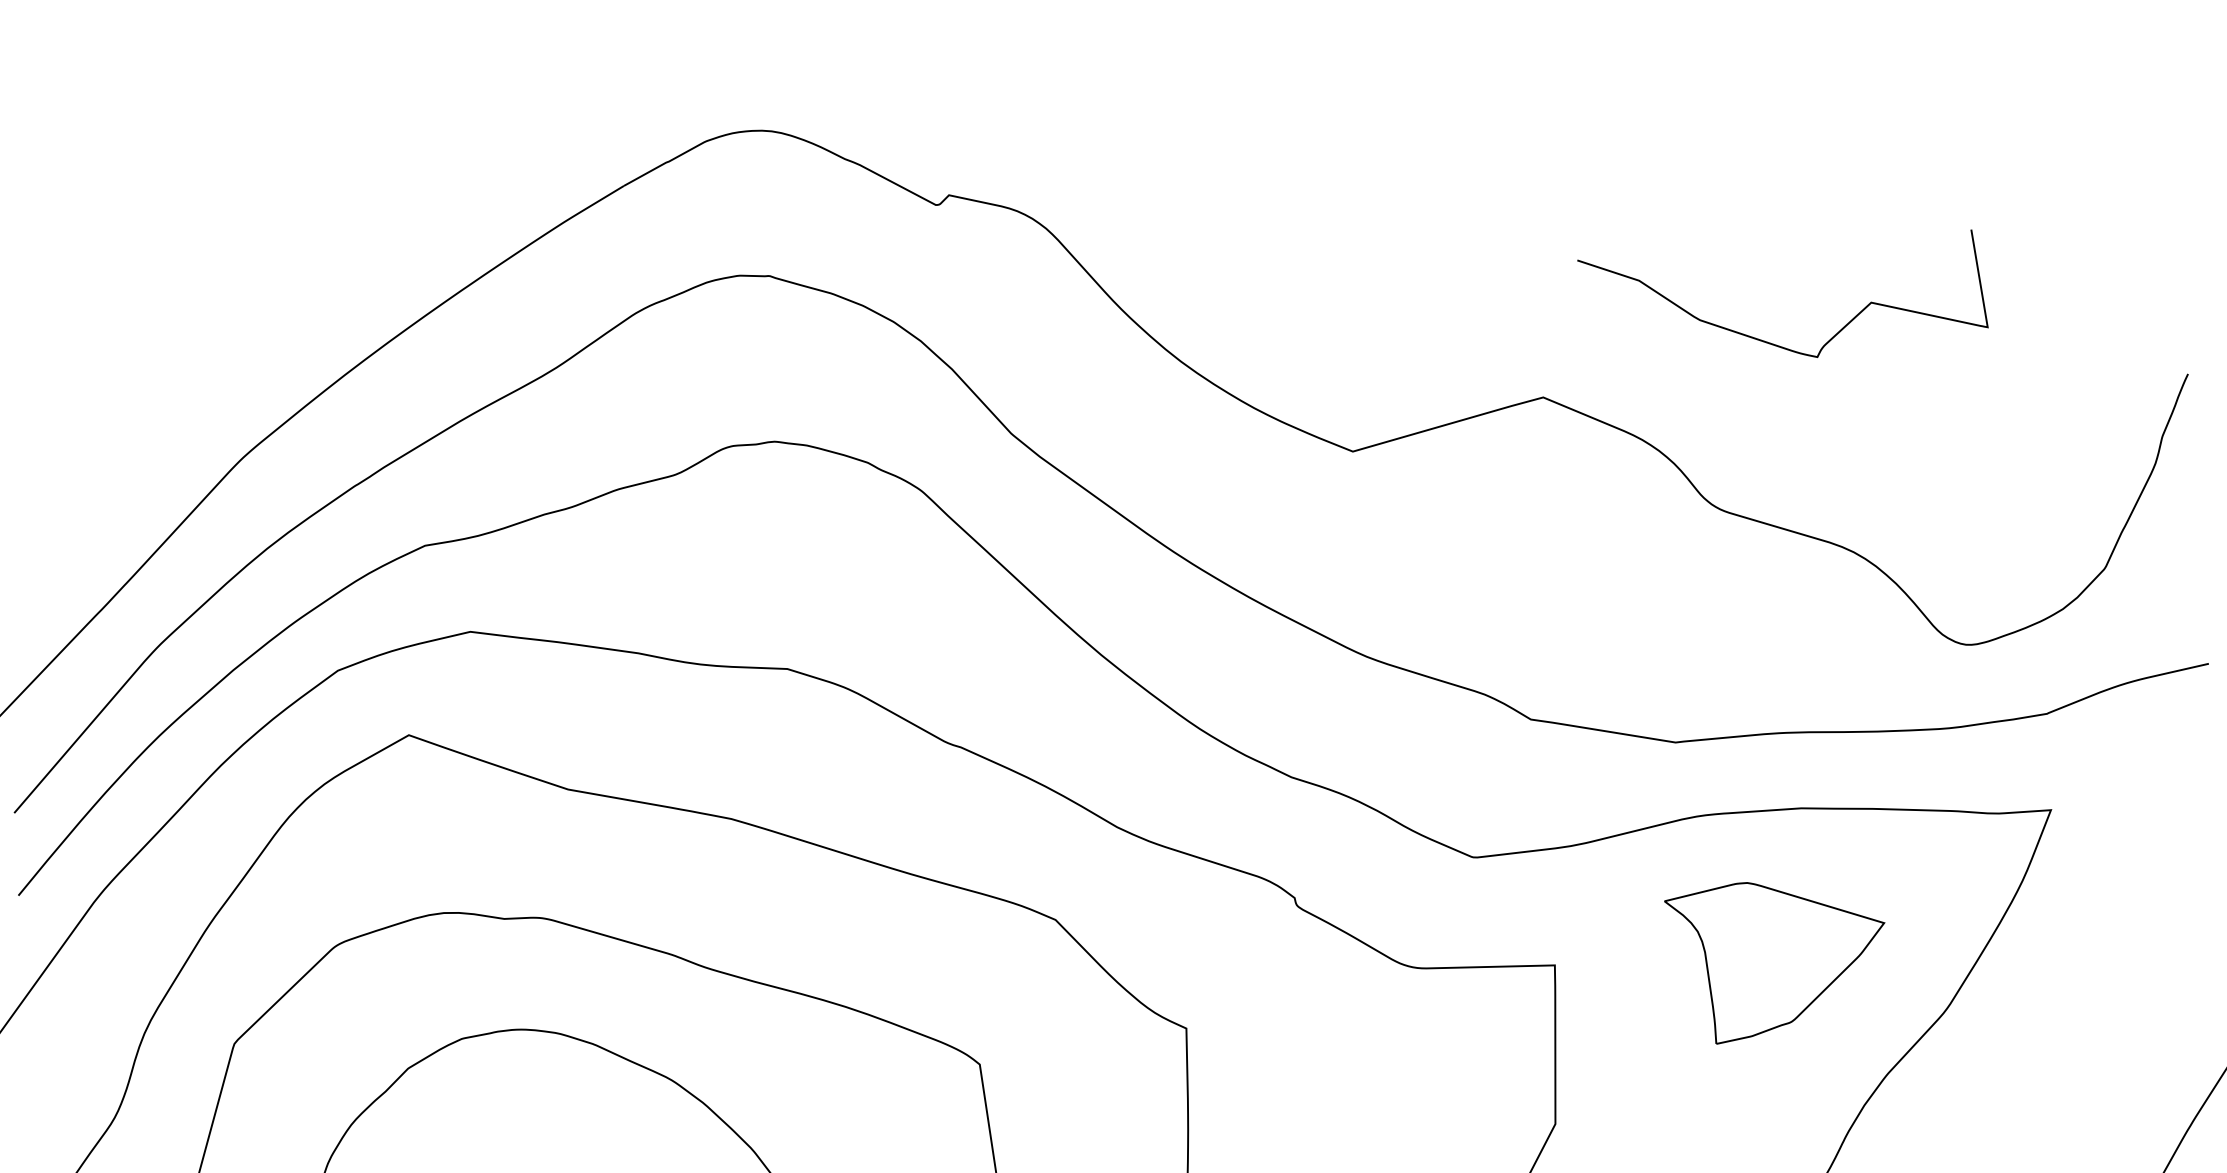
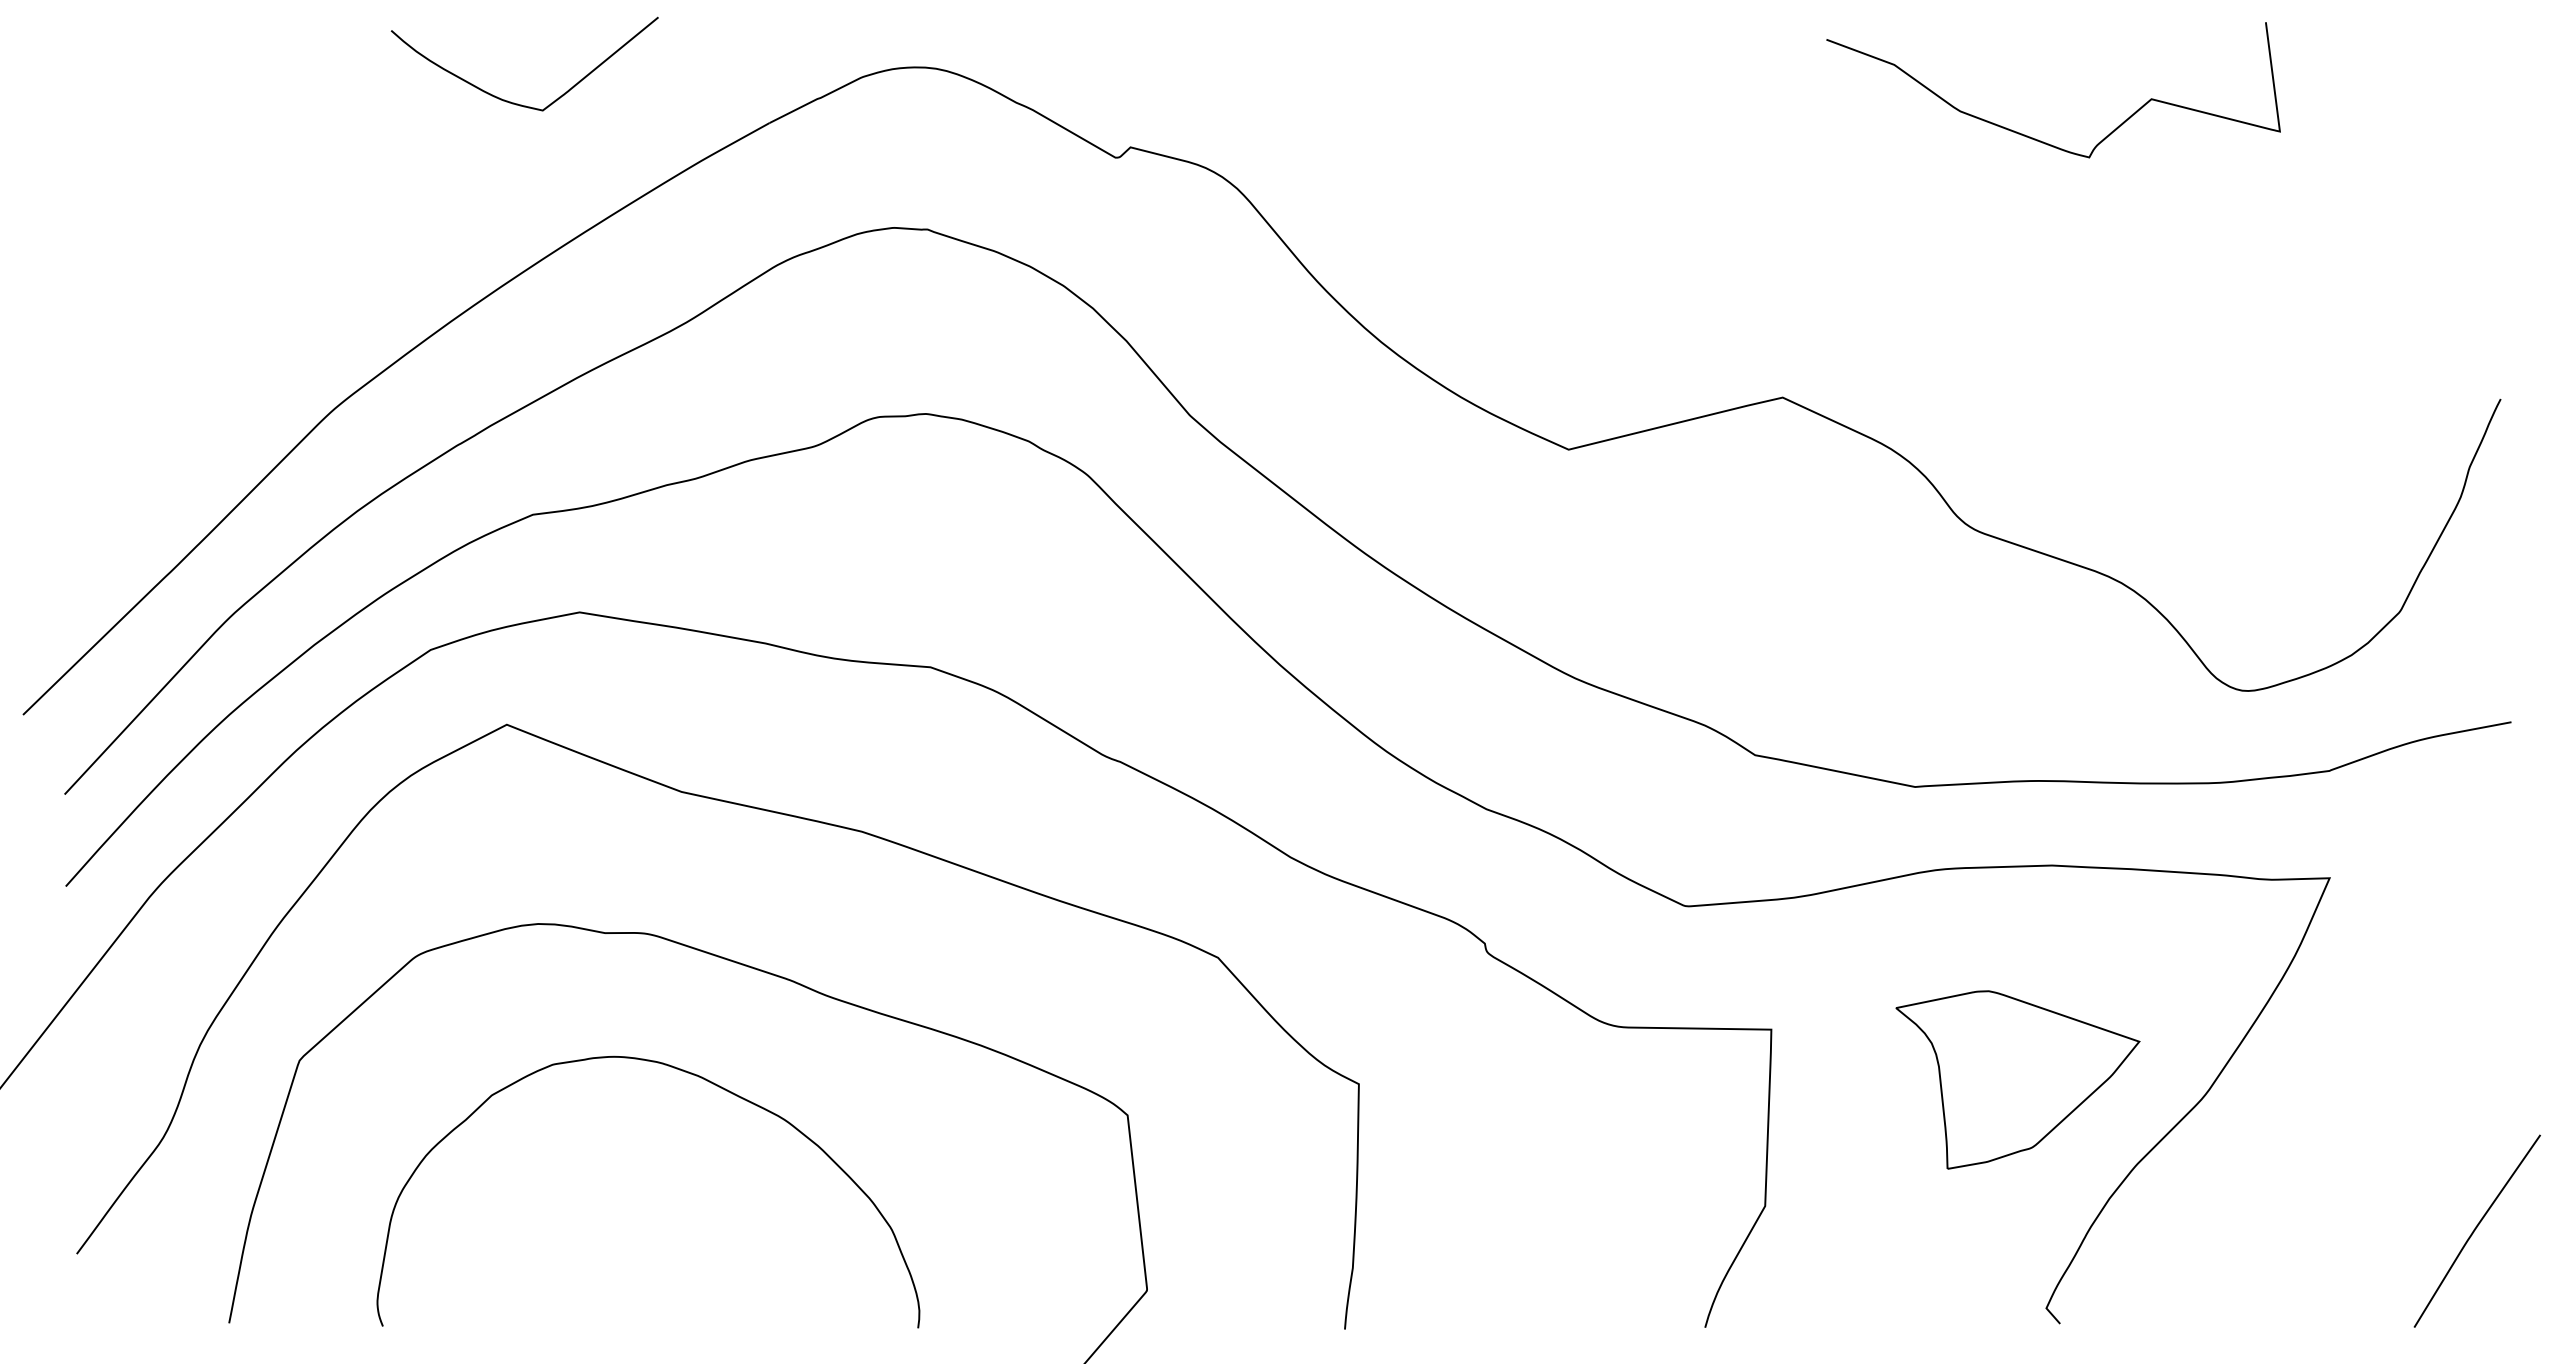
curve: (394, 176) -> (514, 102), added
curve: (1771, 342) -> (2038, 139), moved
part: (1776, 961) -> (2017, 1079), moved

